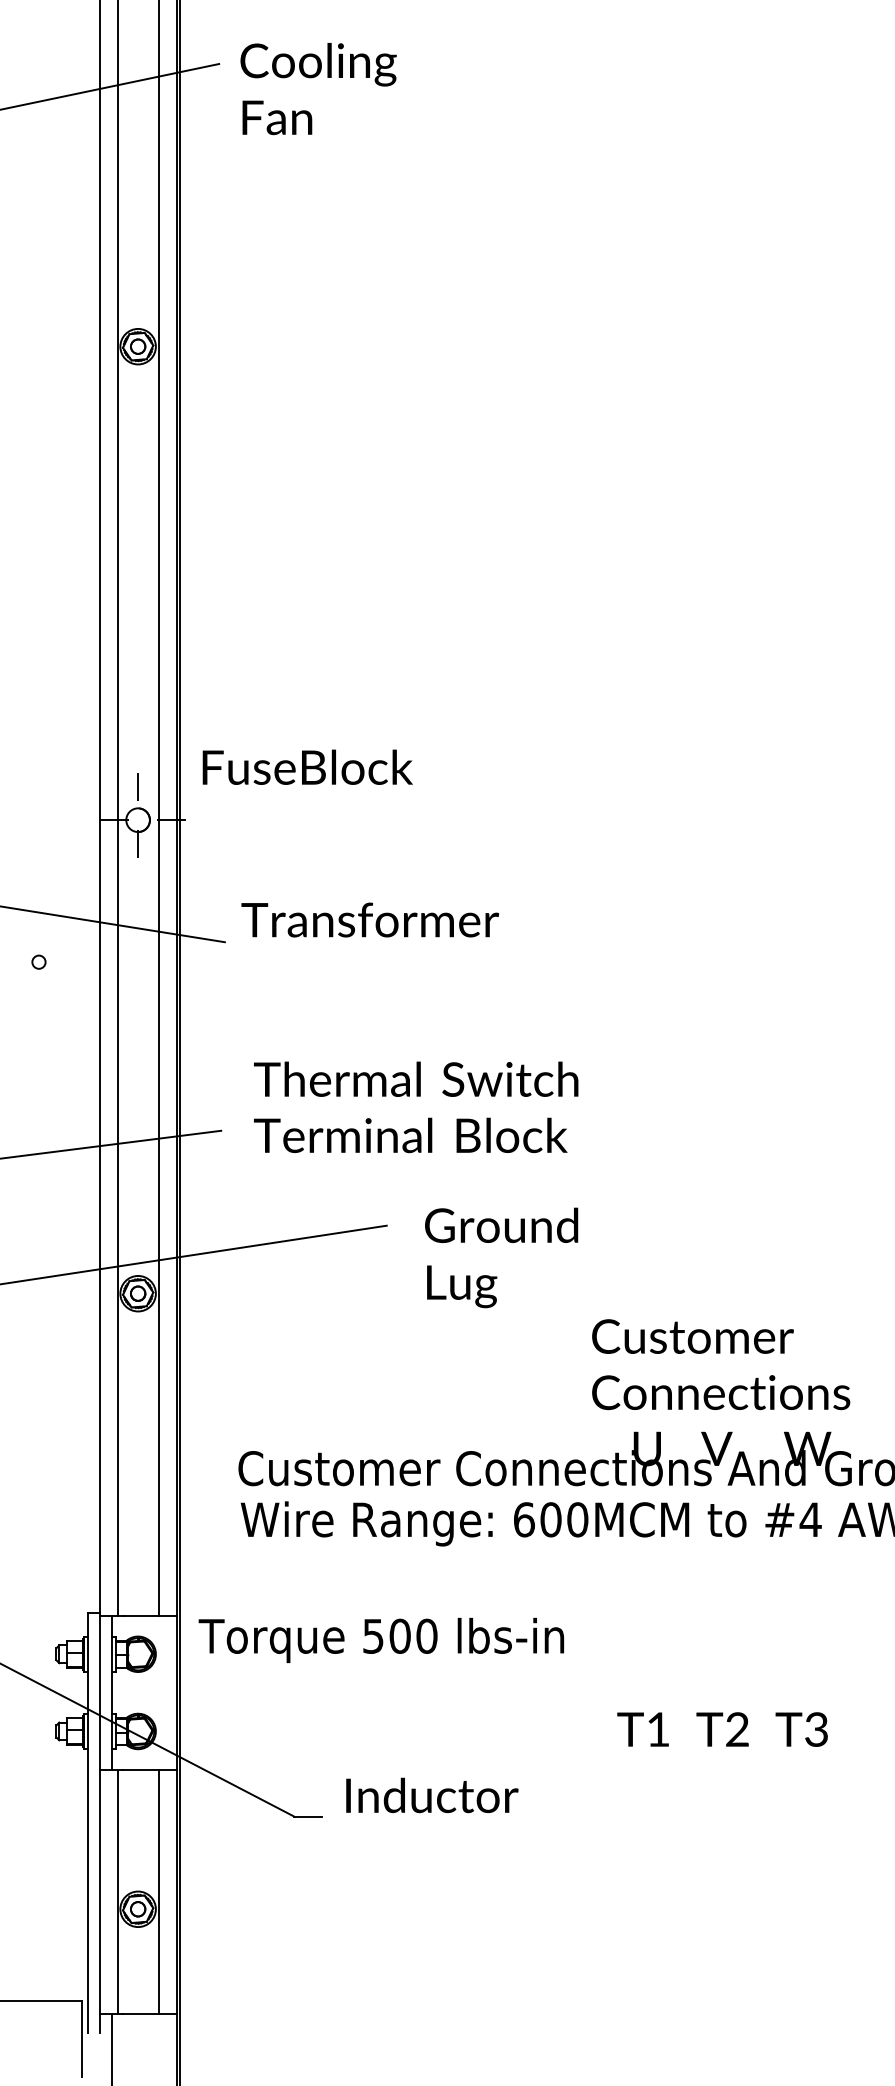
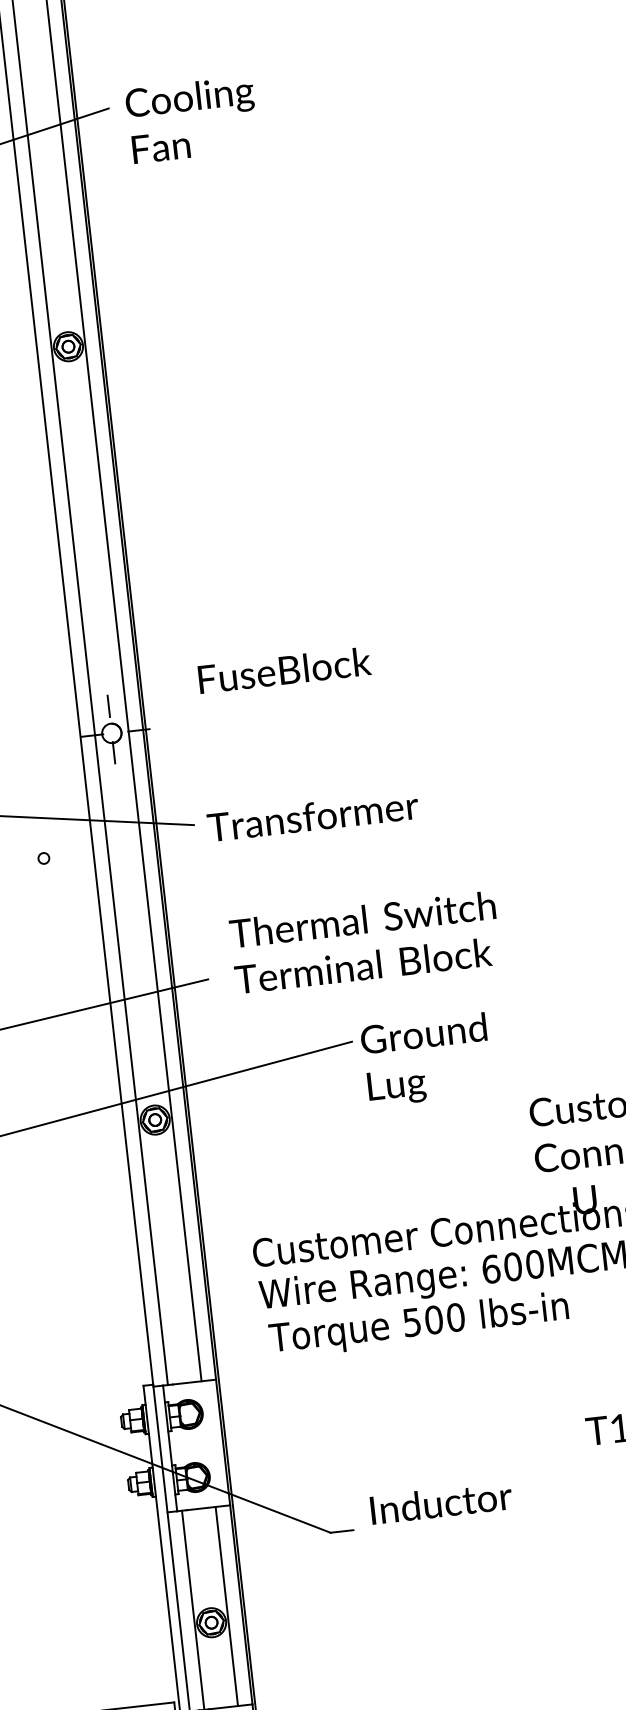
text: (307, 766) -> (284, 669), moved
text: (369, 919) -> (312, 816), moved
text: (501, 1257) -> (426, 1059), moved
text: (381, 1640) -> (419, 1325), moved

